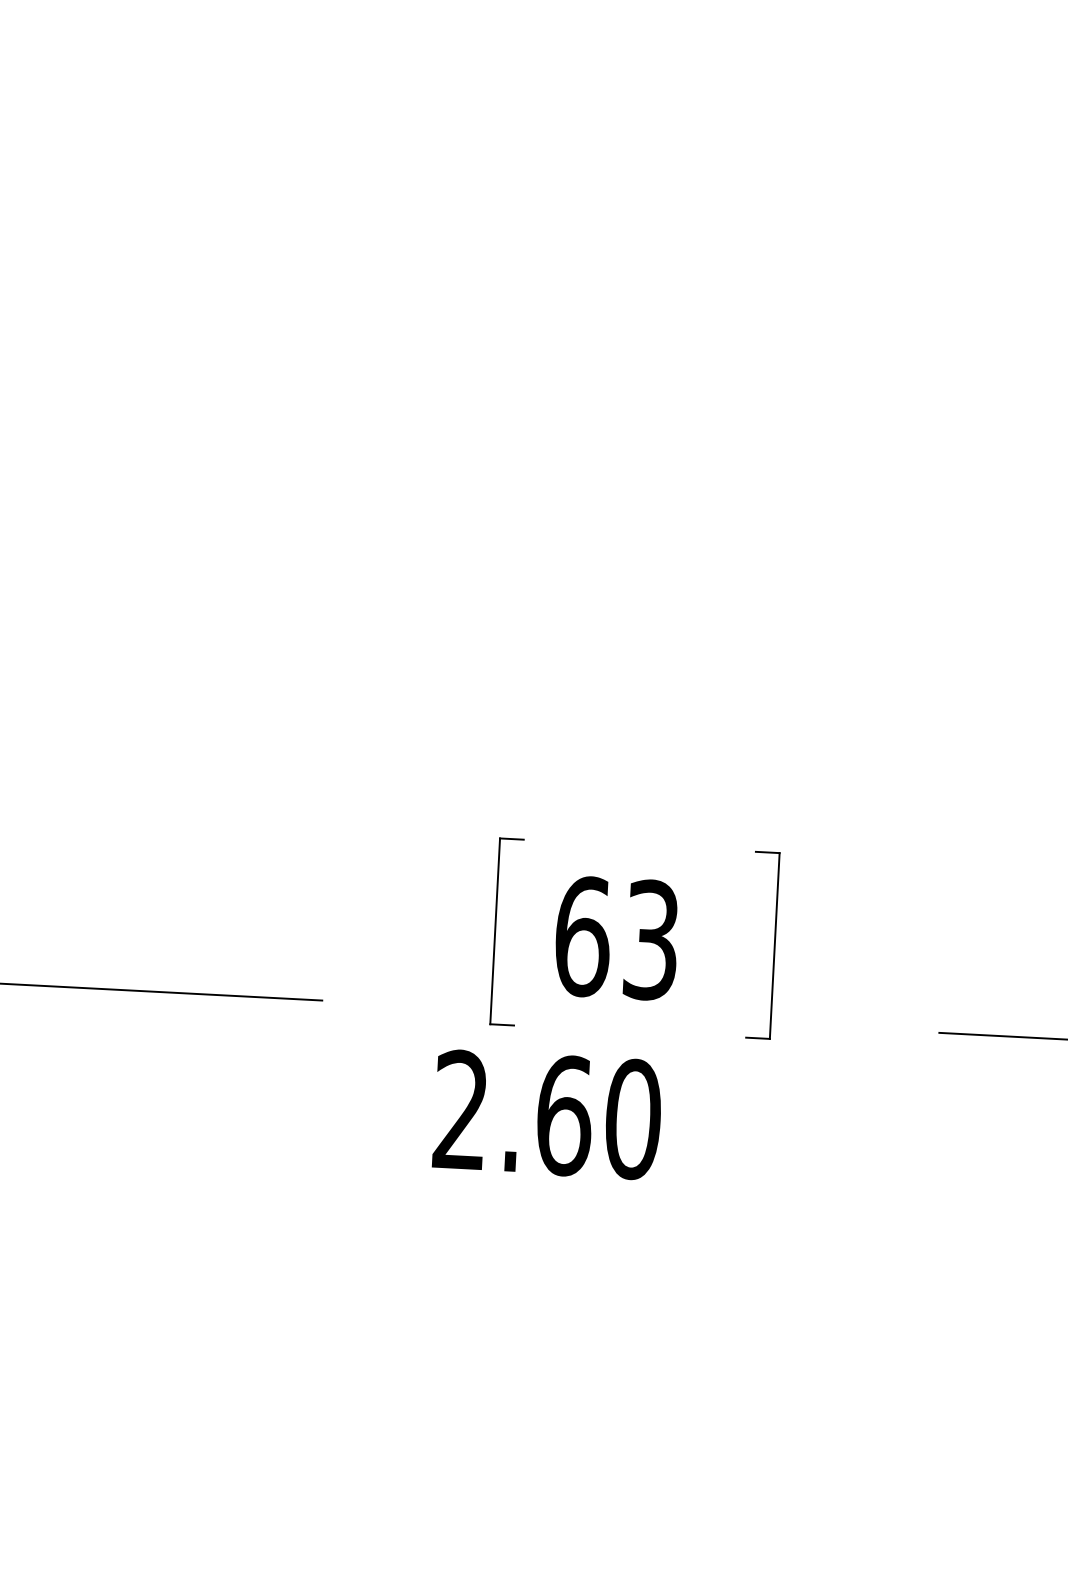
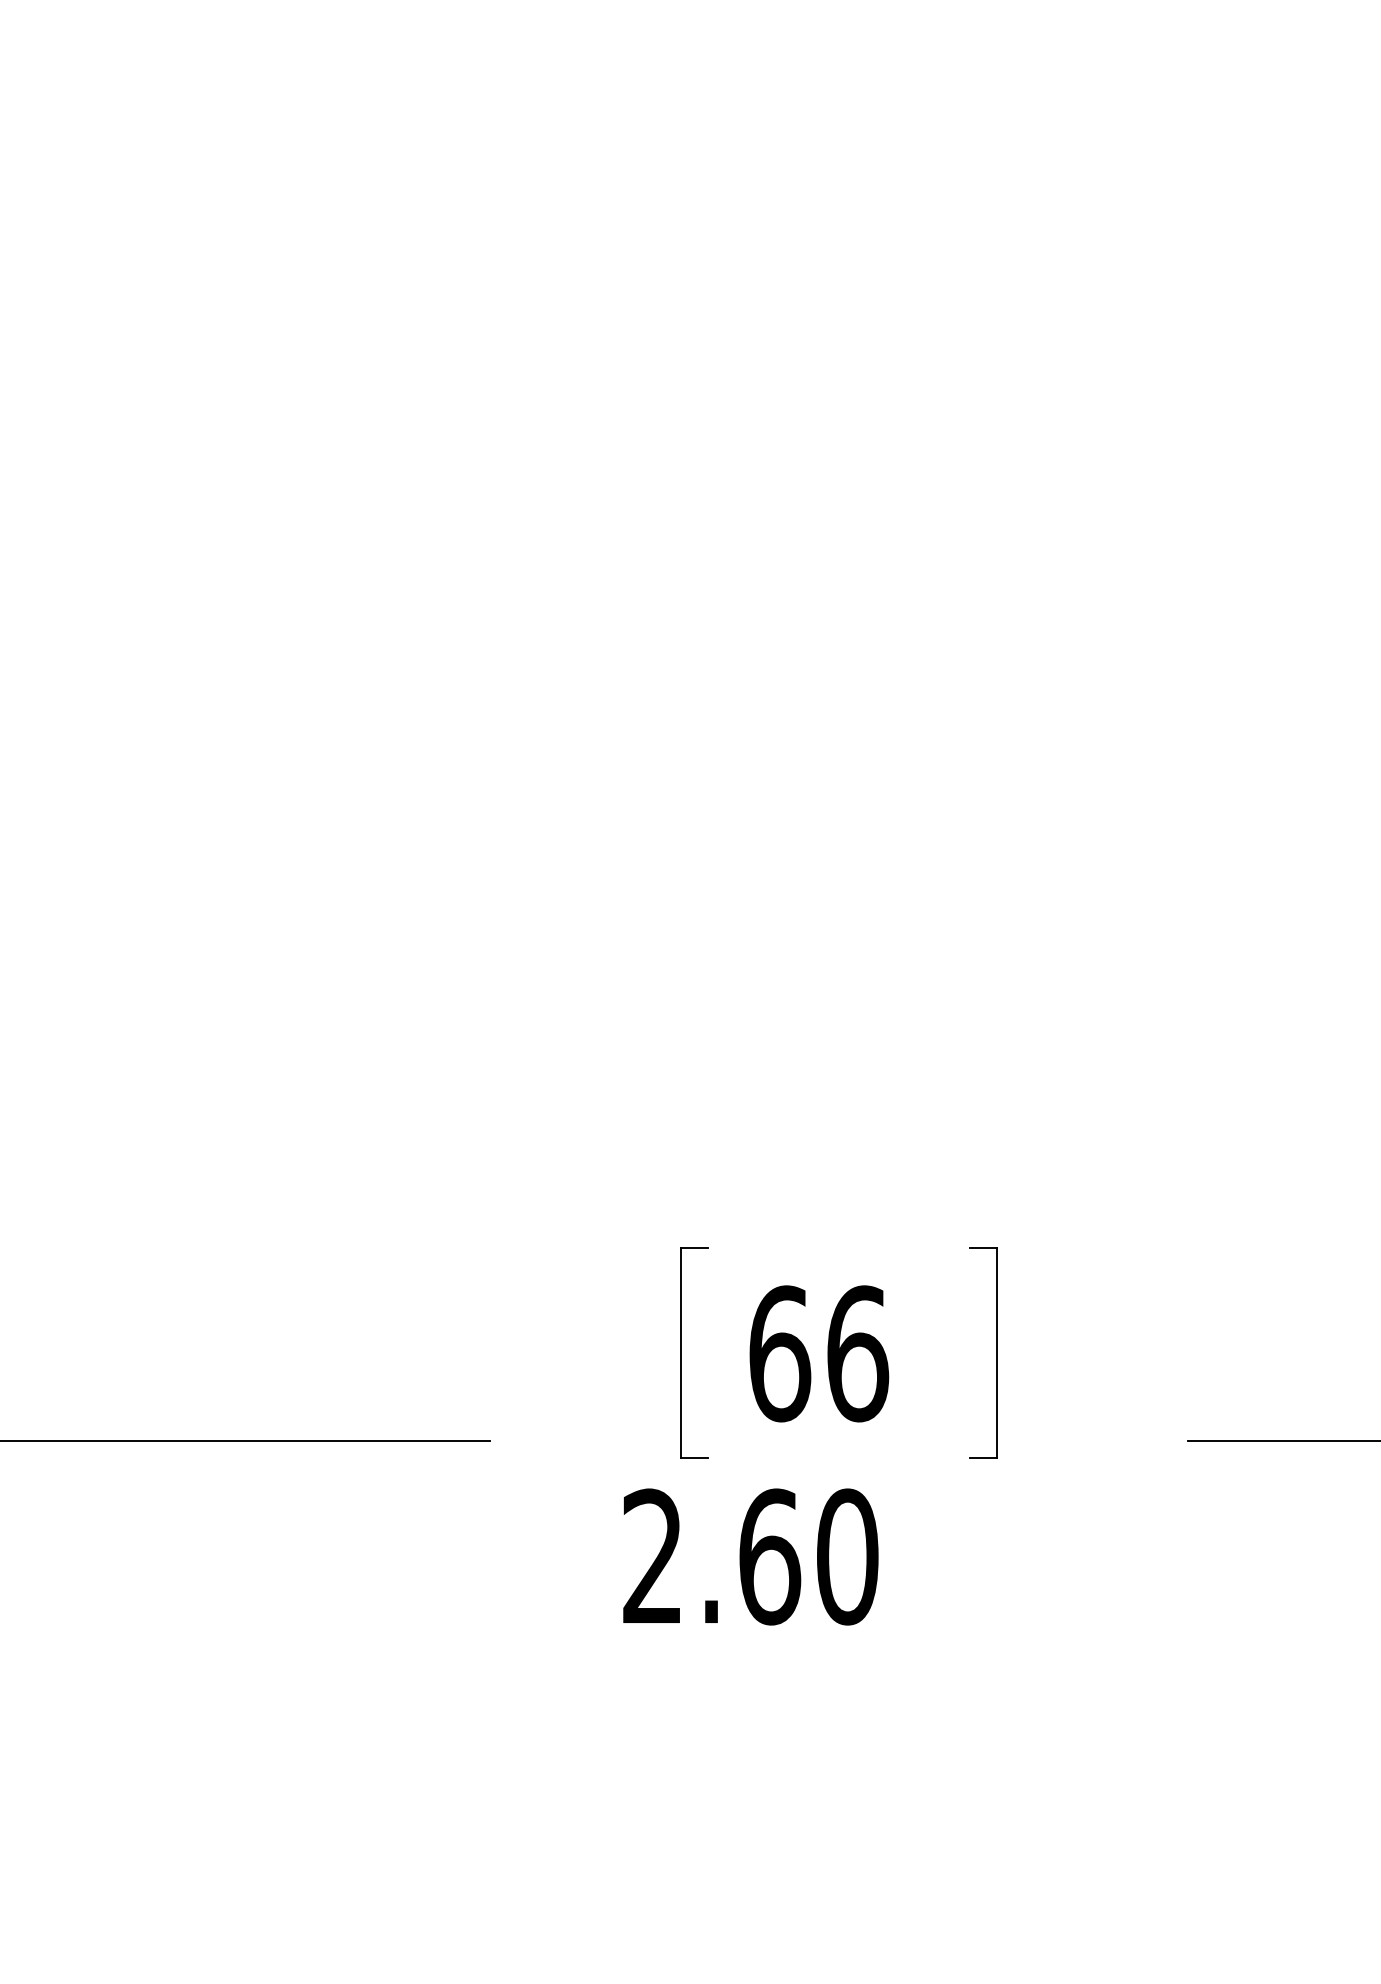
text: (652, 939) -> (858, 1353), 63 -> 66

